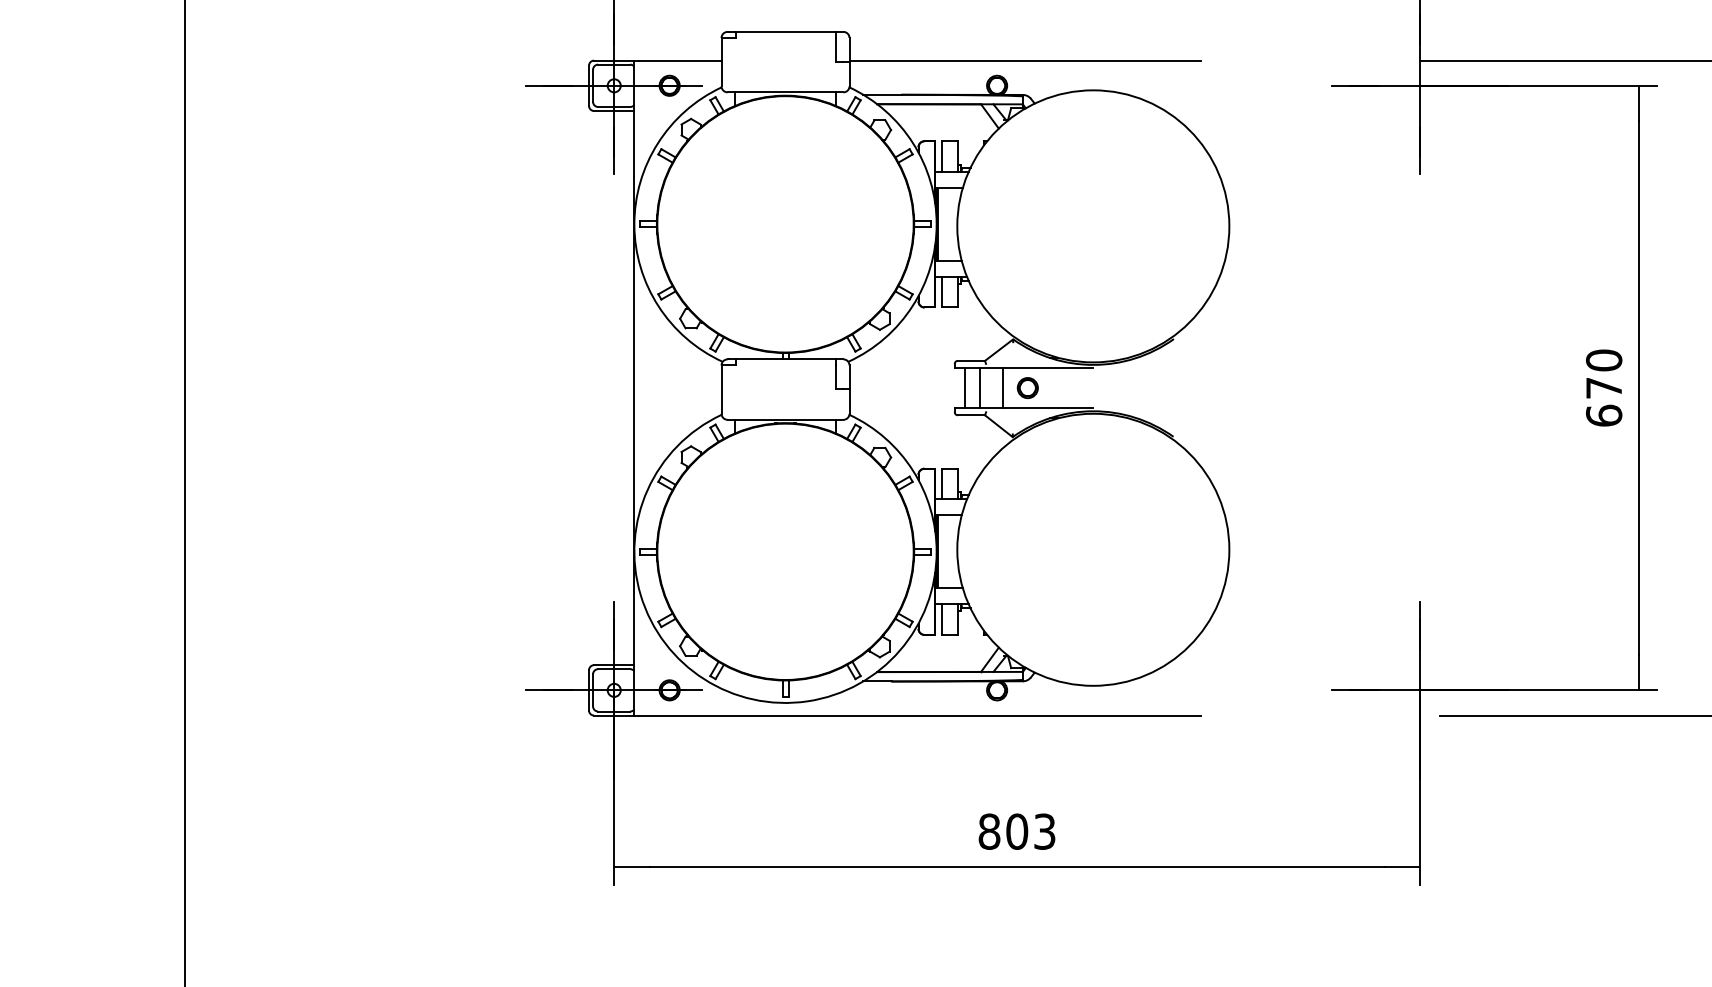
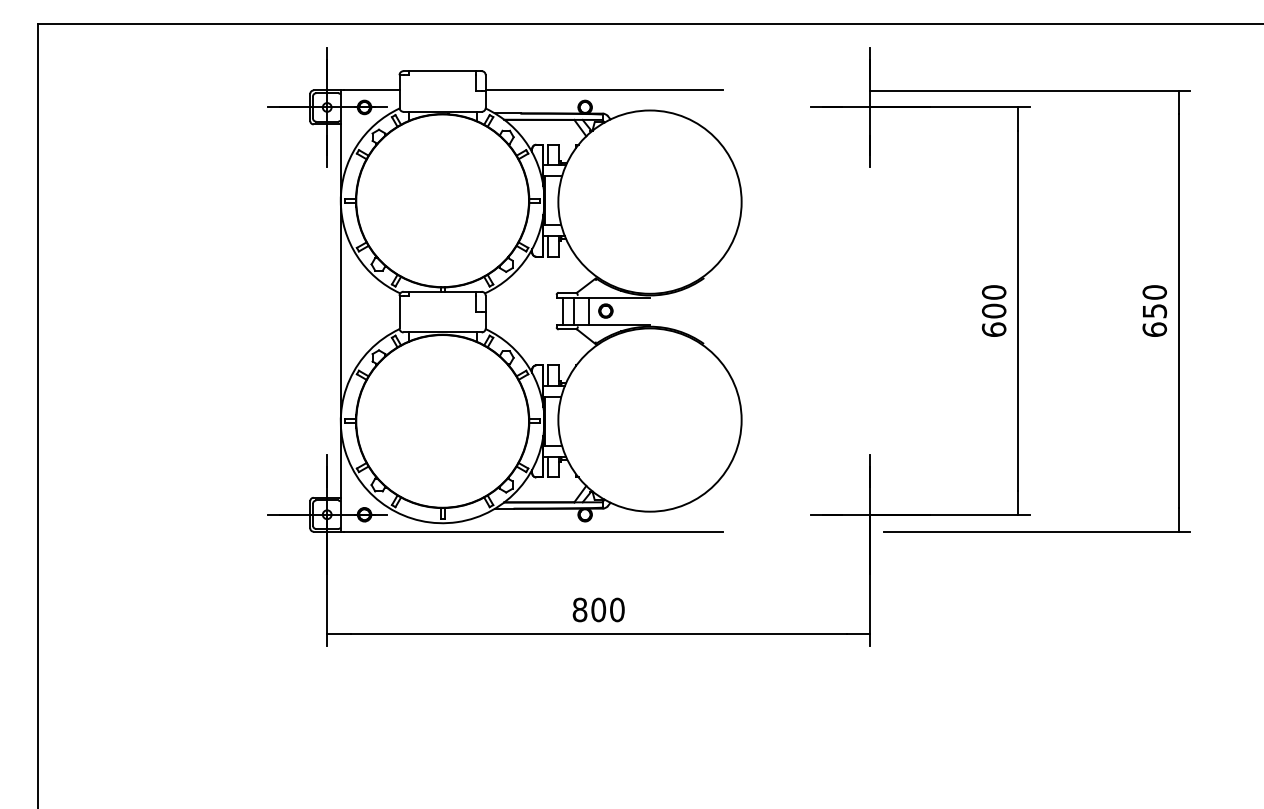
text: (1604, 387) -> (994, 310), 670 -> 600
text: (1045, 831) -> (617, 609), 803 -> 800

